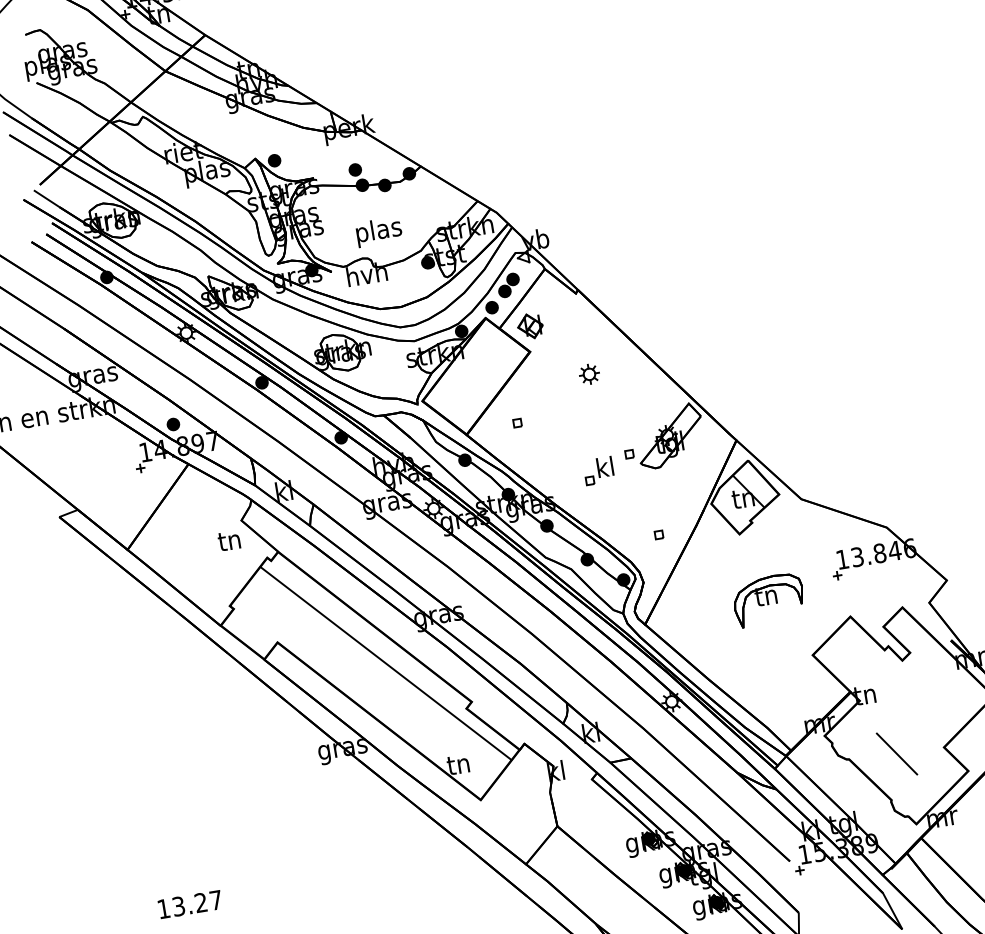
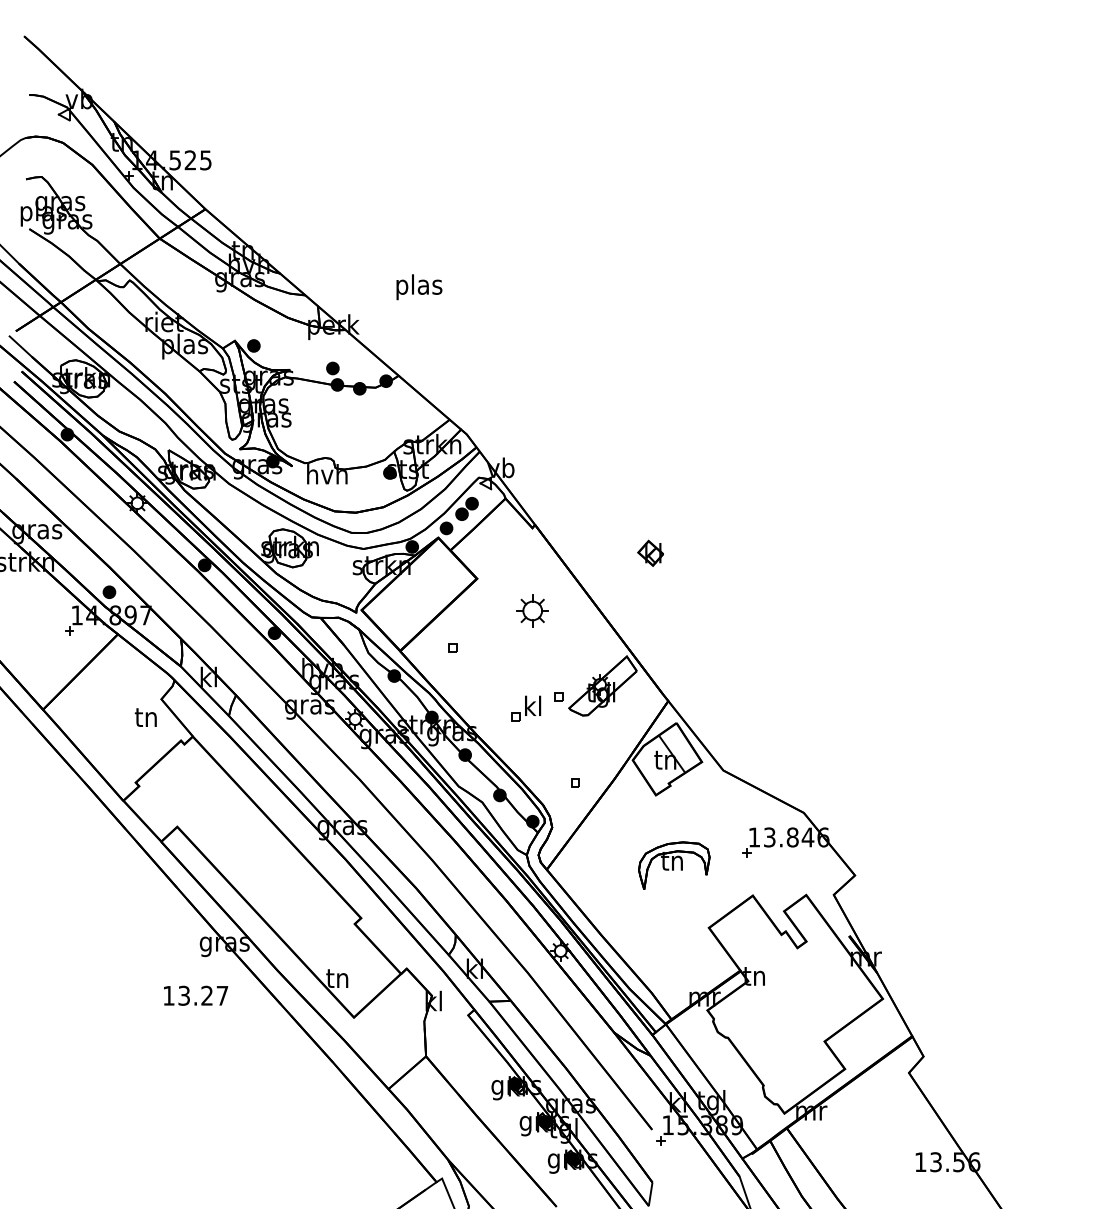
text: (379, 232) -> (419, 287), moved
part: (530, 325) -> (650, 552), moved
part: (589, 373) -> (532, 610), size x1.6
line: (385, 663) -> (281, 865), removed
line: (896, 754) -> (776, 1040), removed
text: (190, 904) -> (196, 995), moved

